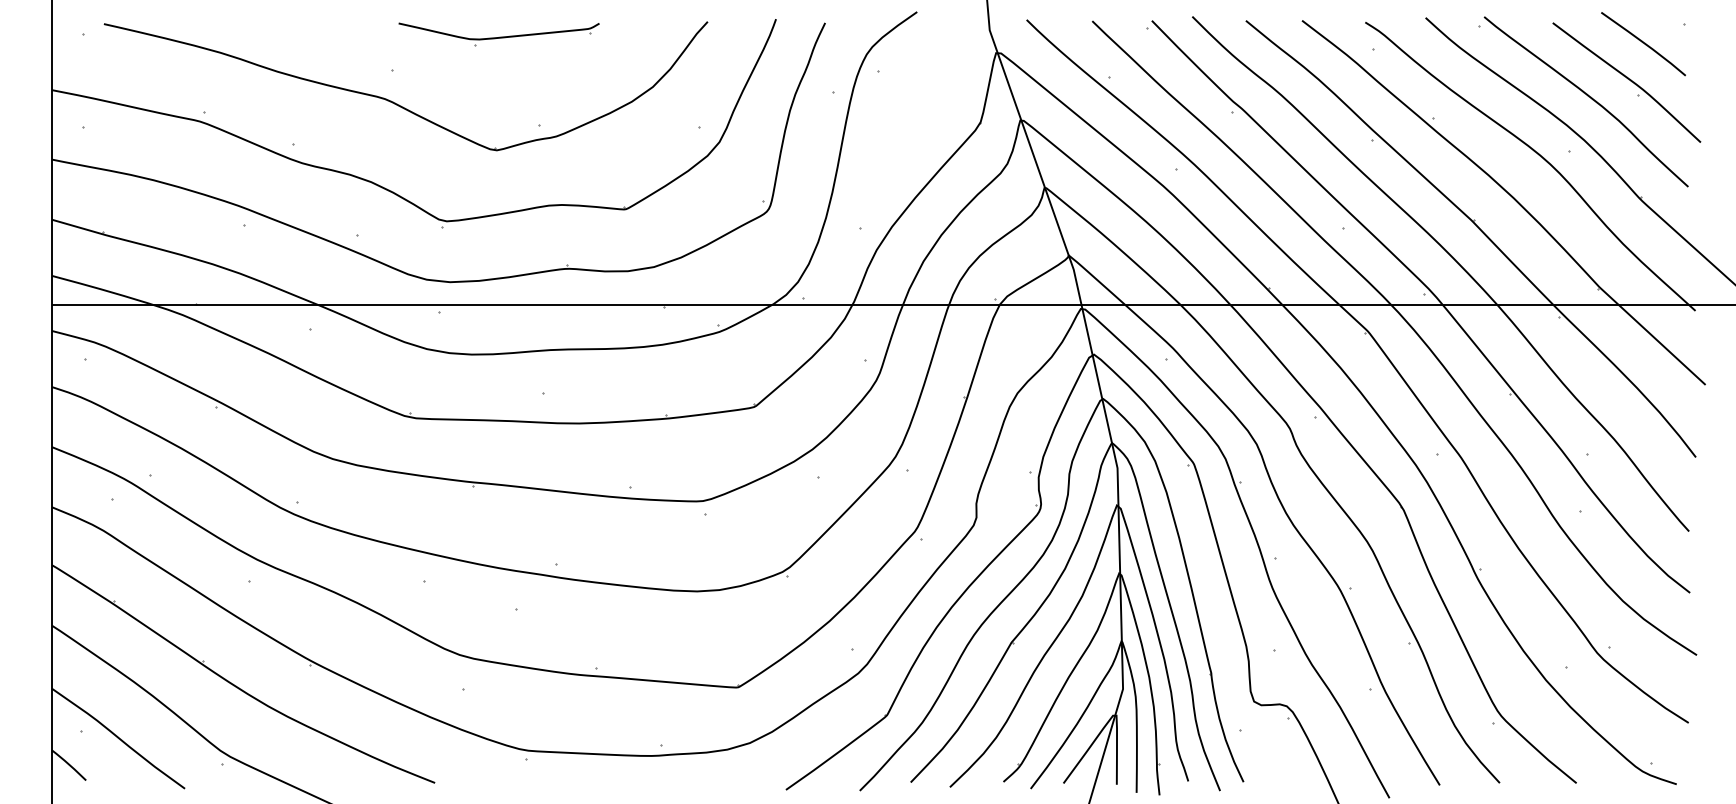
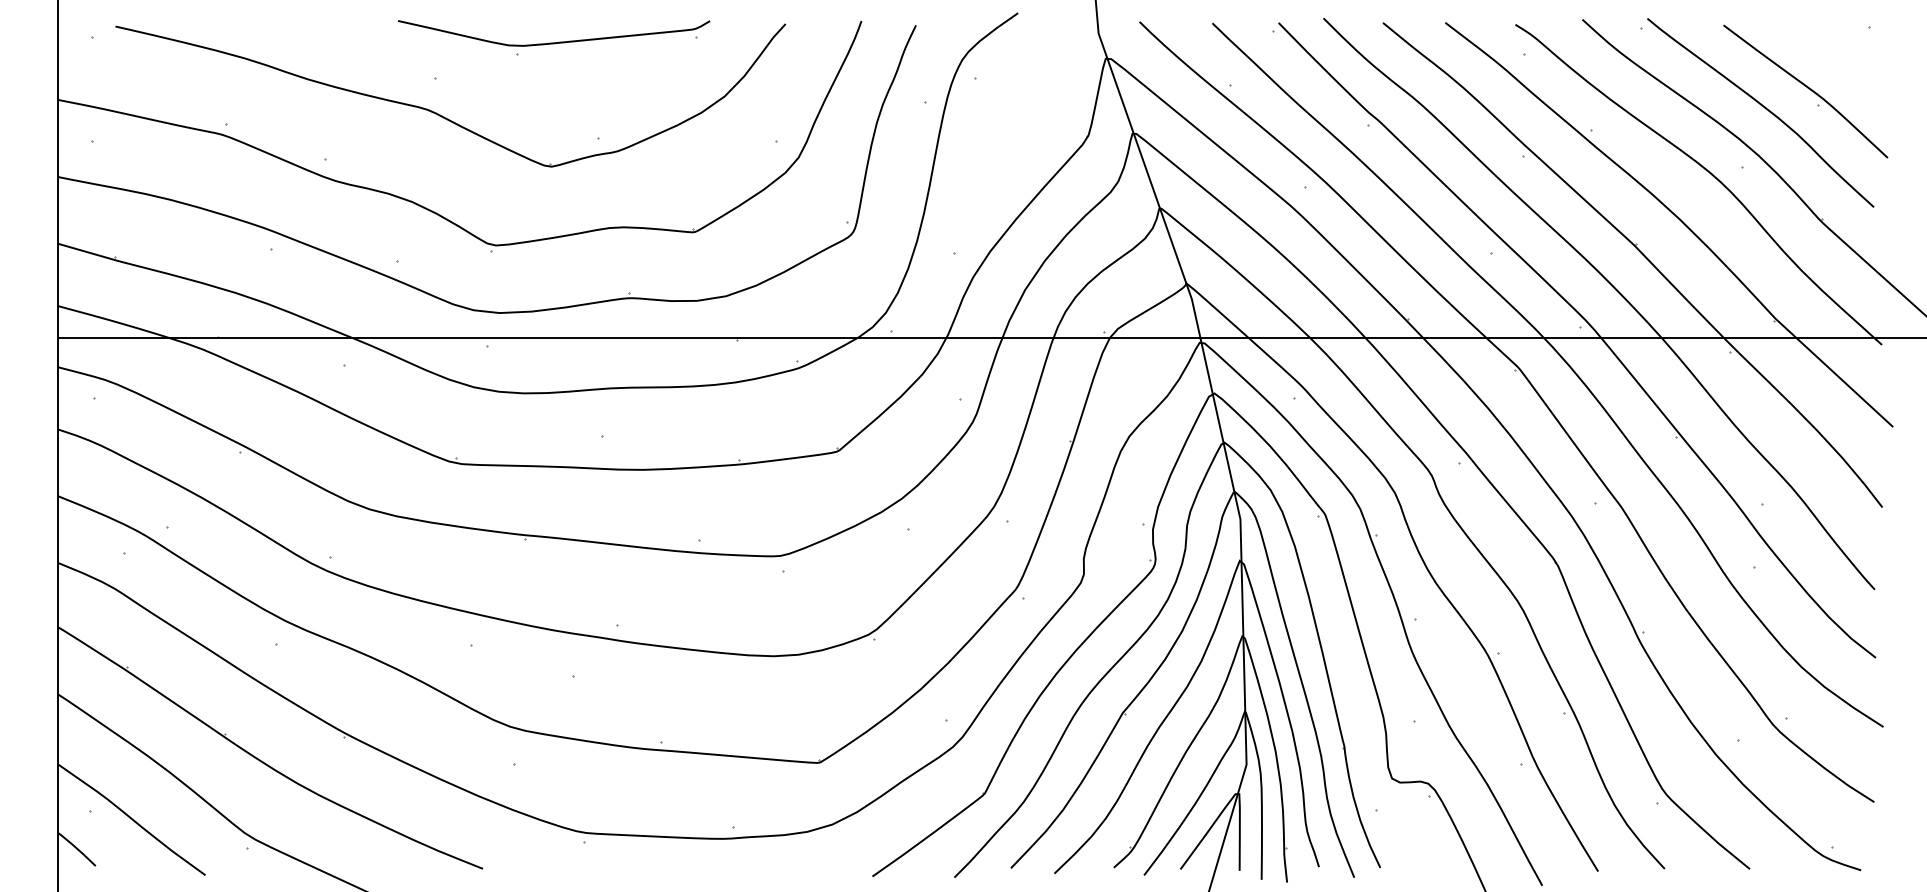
part: (498, 34) -> (553, 38), size x1.4
line: (1643, 43) -> (1824, 48), removed

